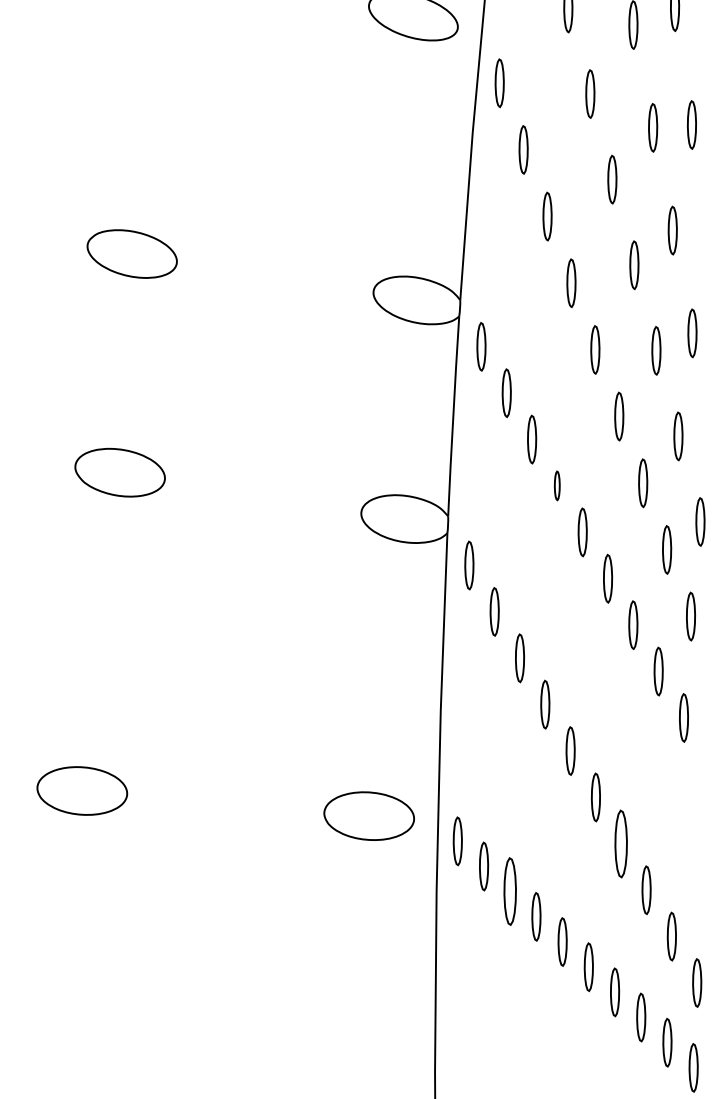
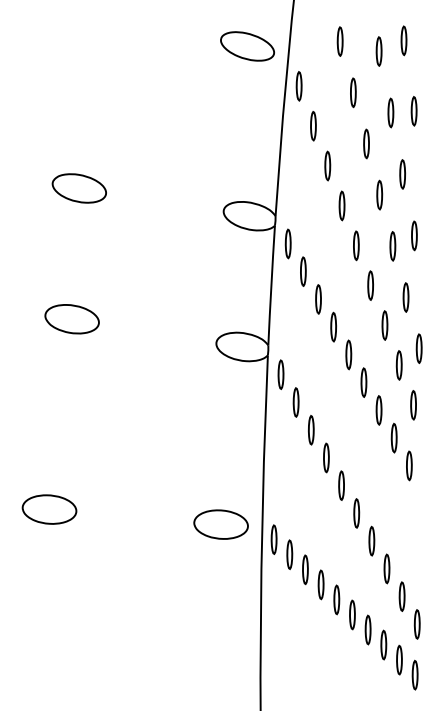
part: (557, 484) -> (333, 326), size x1.67
part: (620, 842) -> (371, 540), size x0.71
part: (510, 891) -> (305, 569), size x0.71

